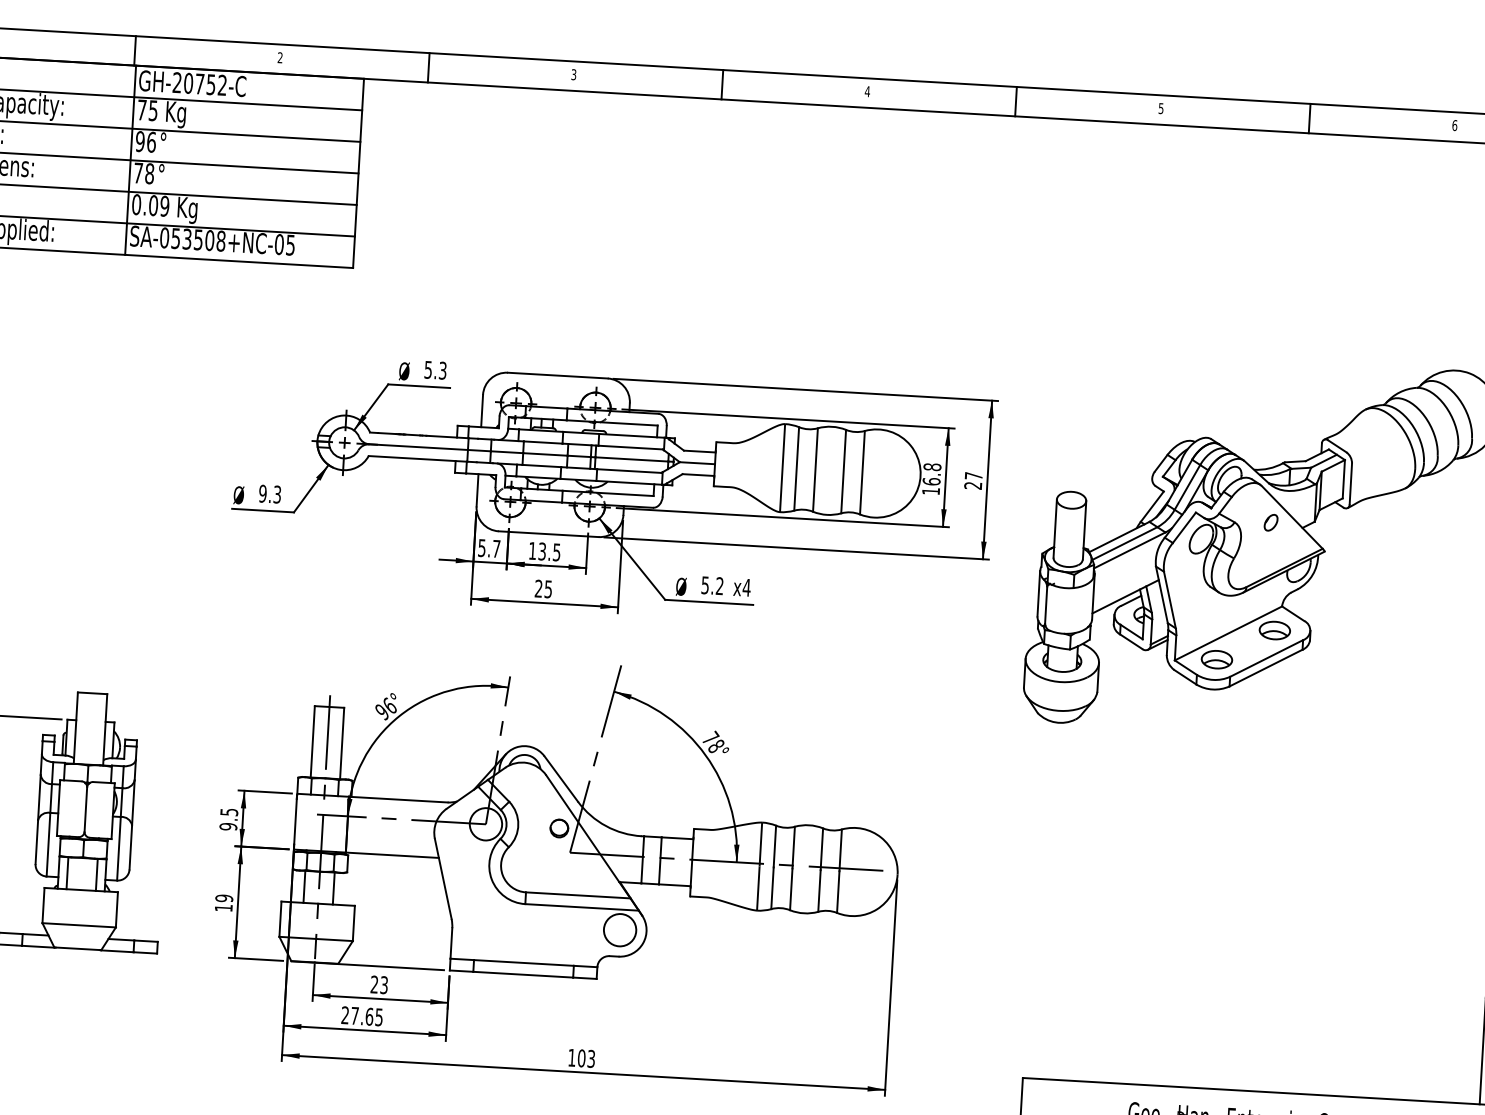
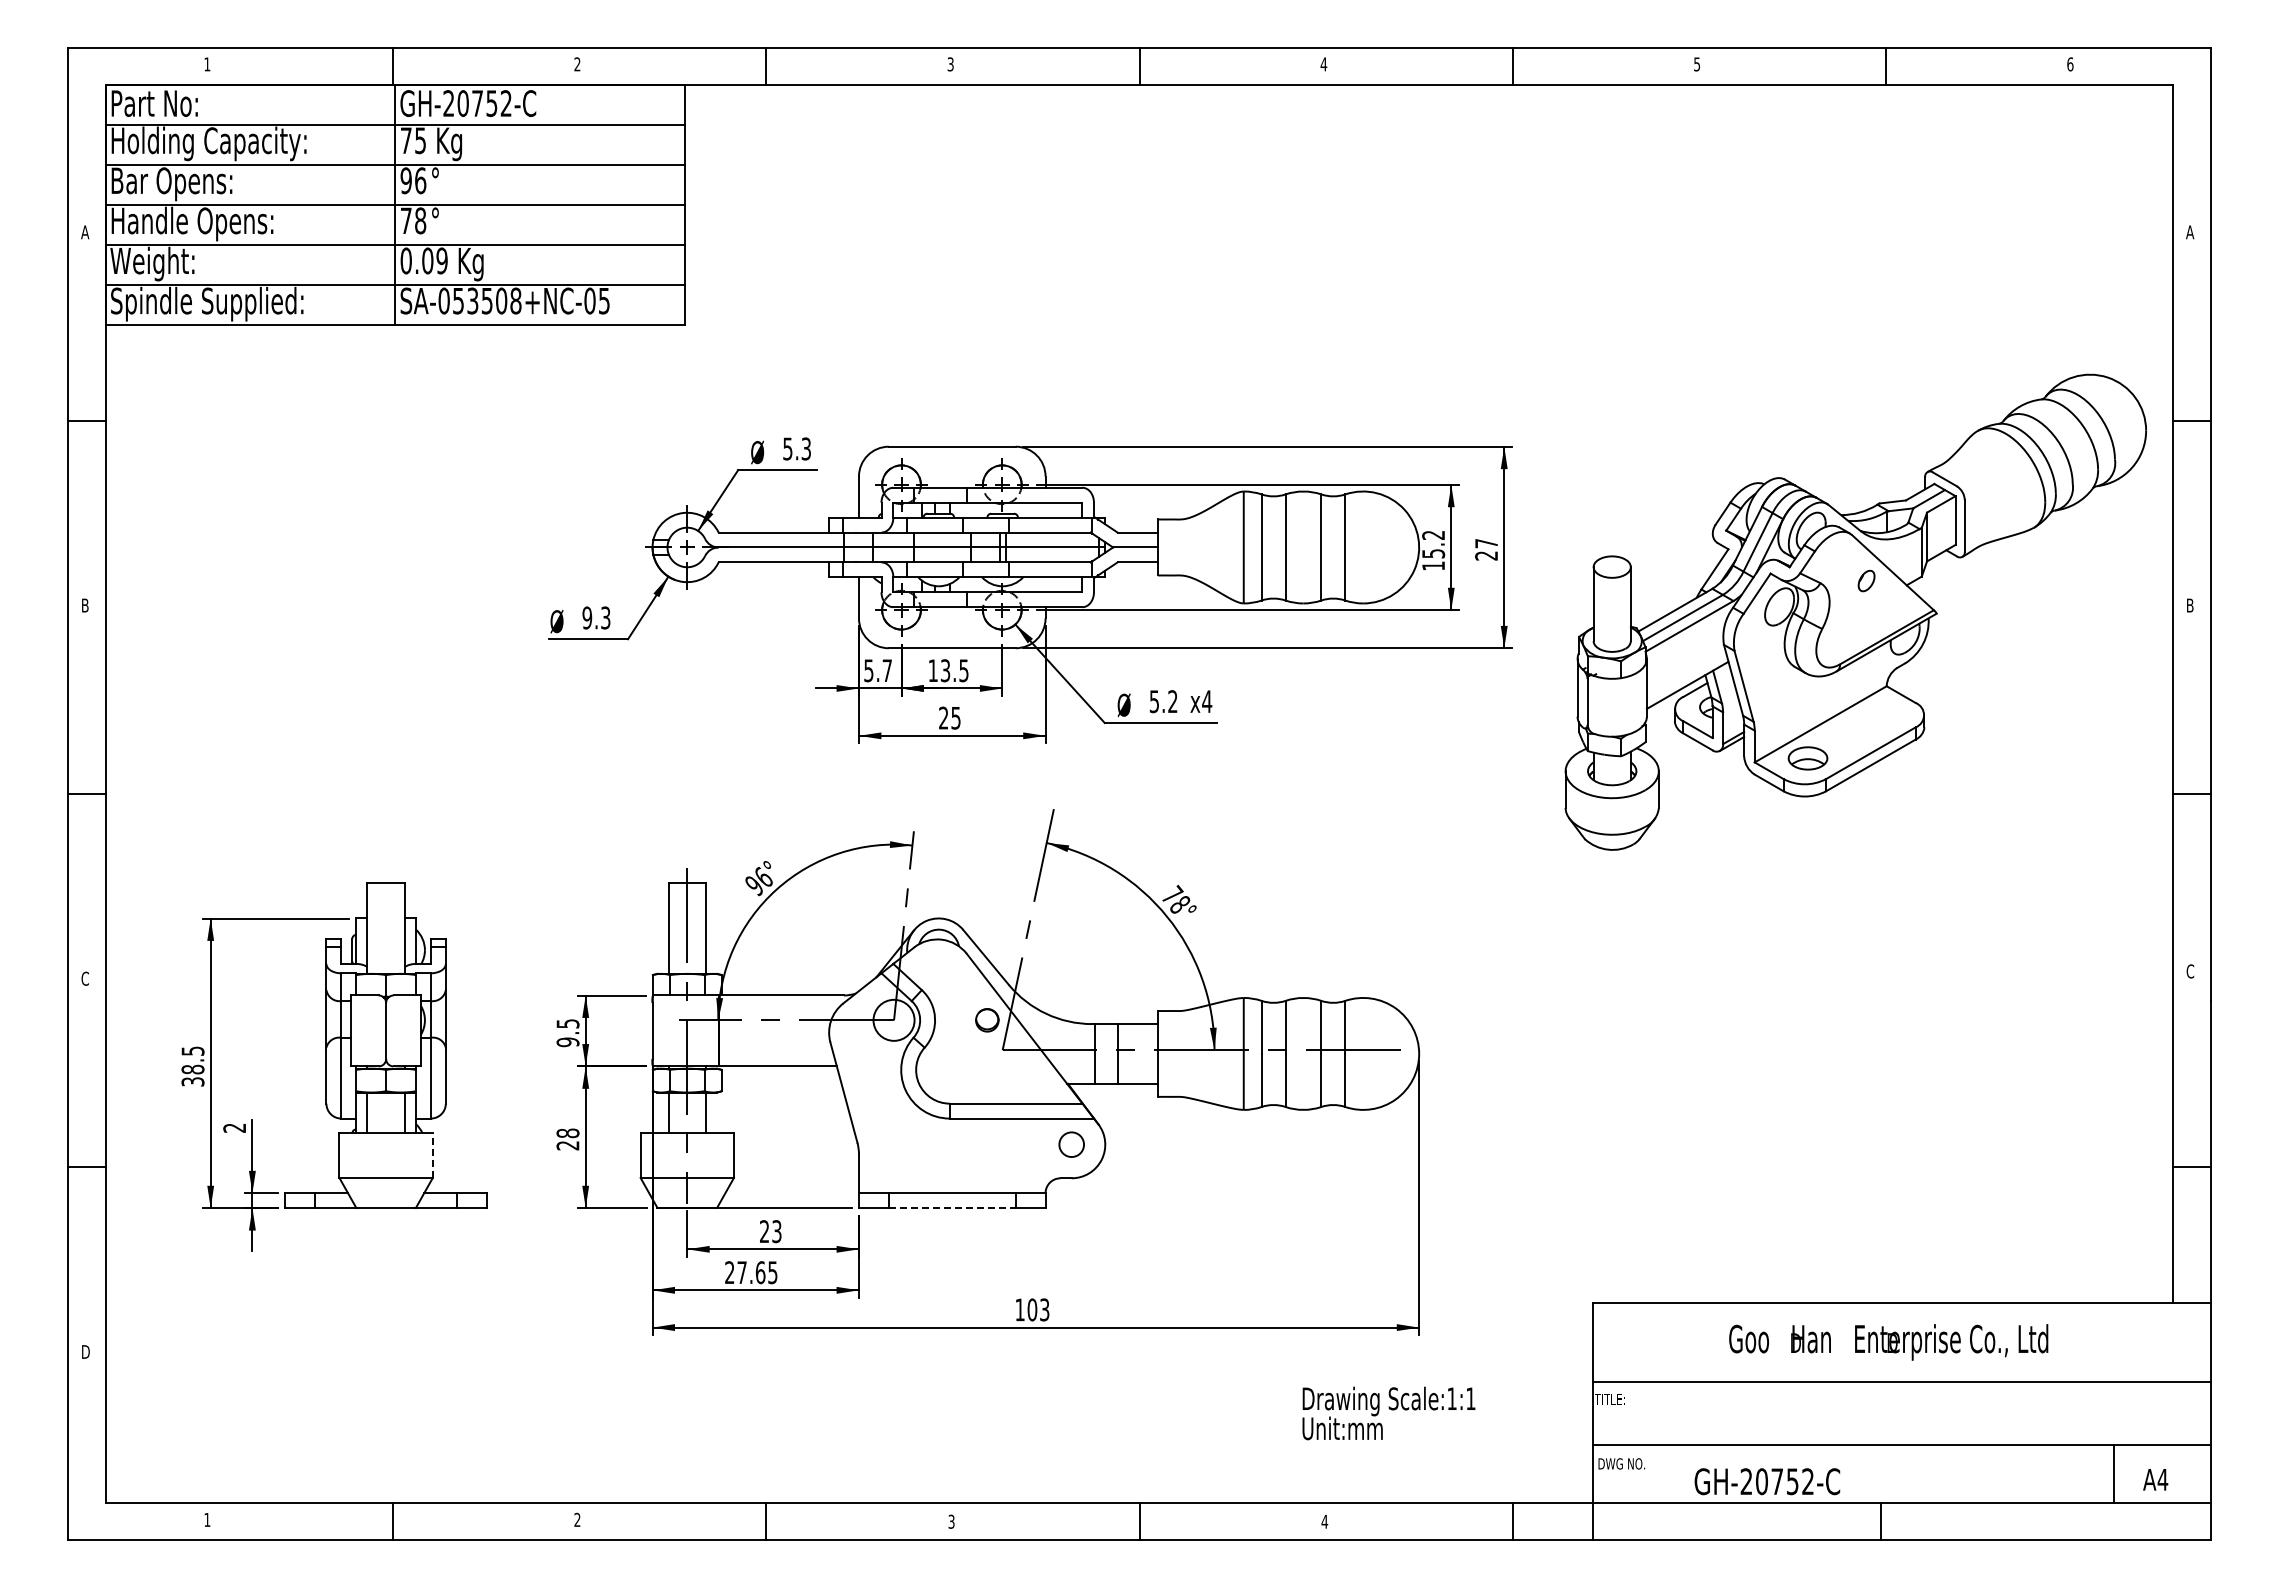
text: (931, 474) -> (1433, 544), 16.8 -> 15.2
part: (1275, 630) -> (1879, 717), removed
text: (223, 903) -> (567, 1139), 19 -> 28
line: (116, 909) -> (432, 1155), solid -> dashed
circle: (619, 930) -> (1071, 1144), size x0.6
line: (523, 974) -> (952, 1208), solid -> dashed

